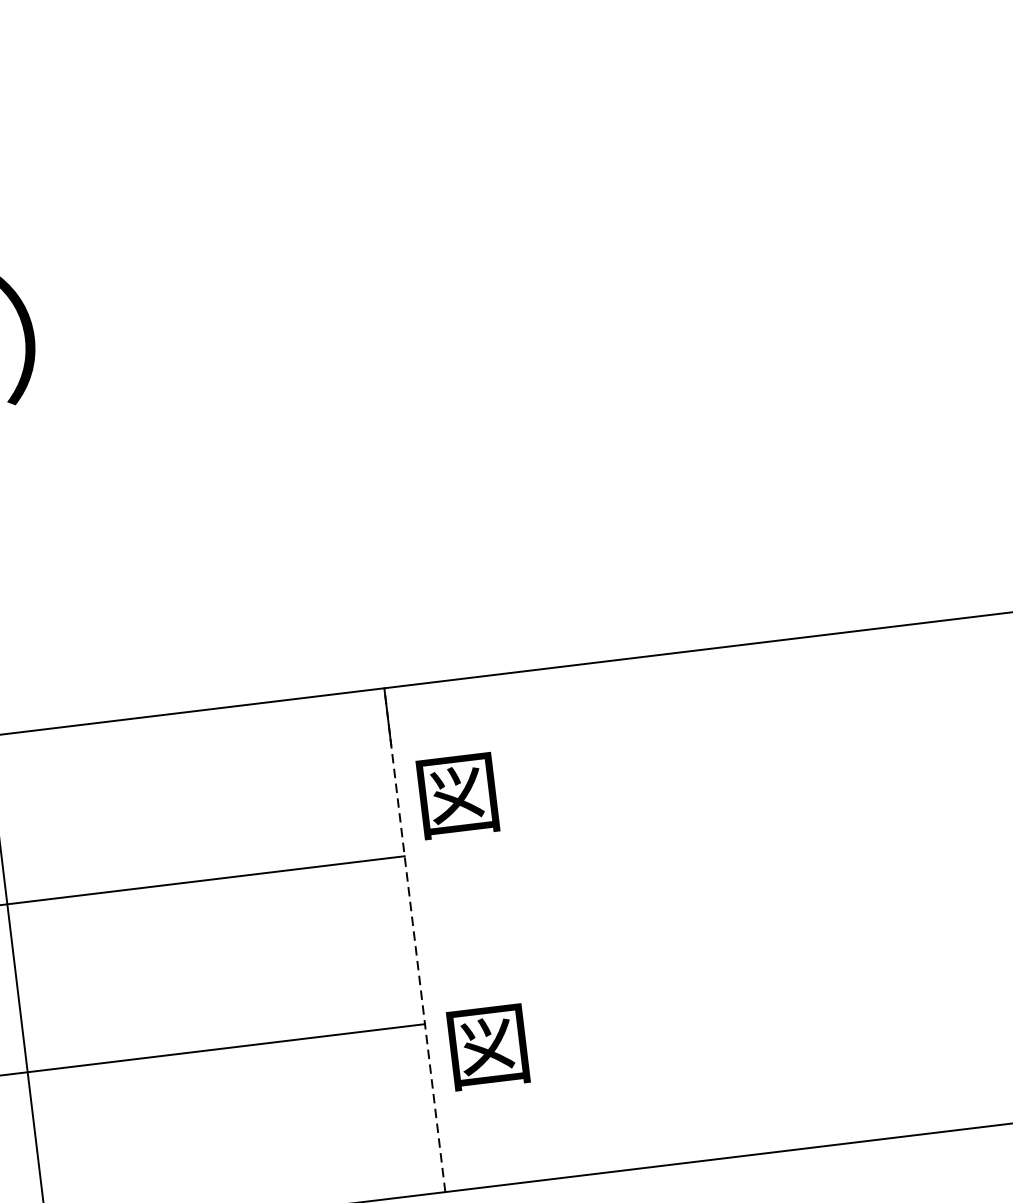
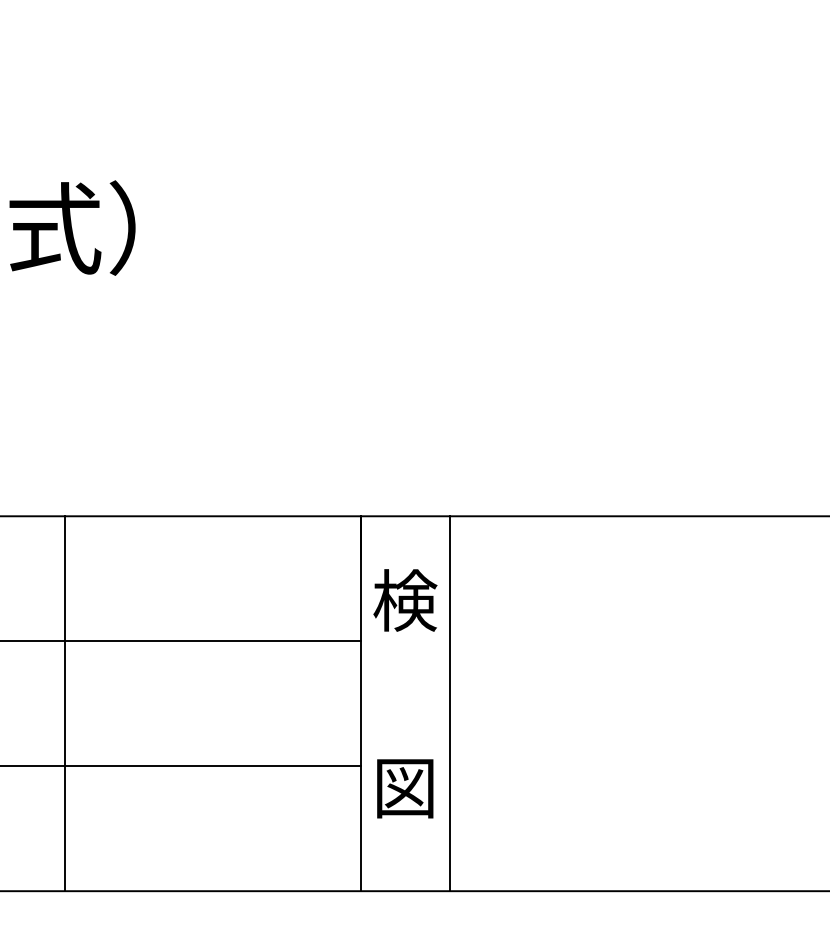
text: (458, 794) -> (405, 600), 図 -> 検
line: (533, 925) -> (449, 703), added
line: (414, 939) -> (360, 703), dashed -> solid

